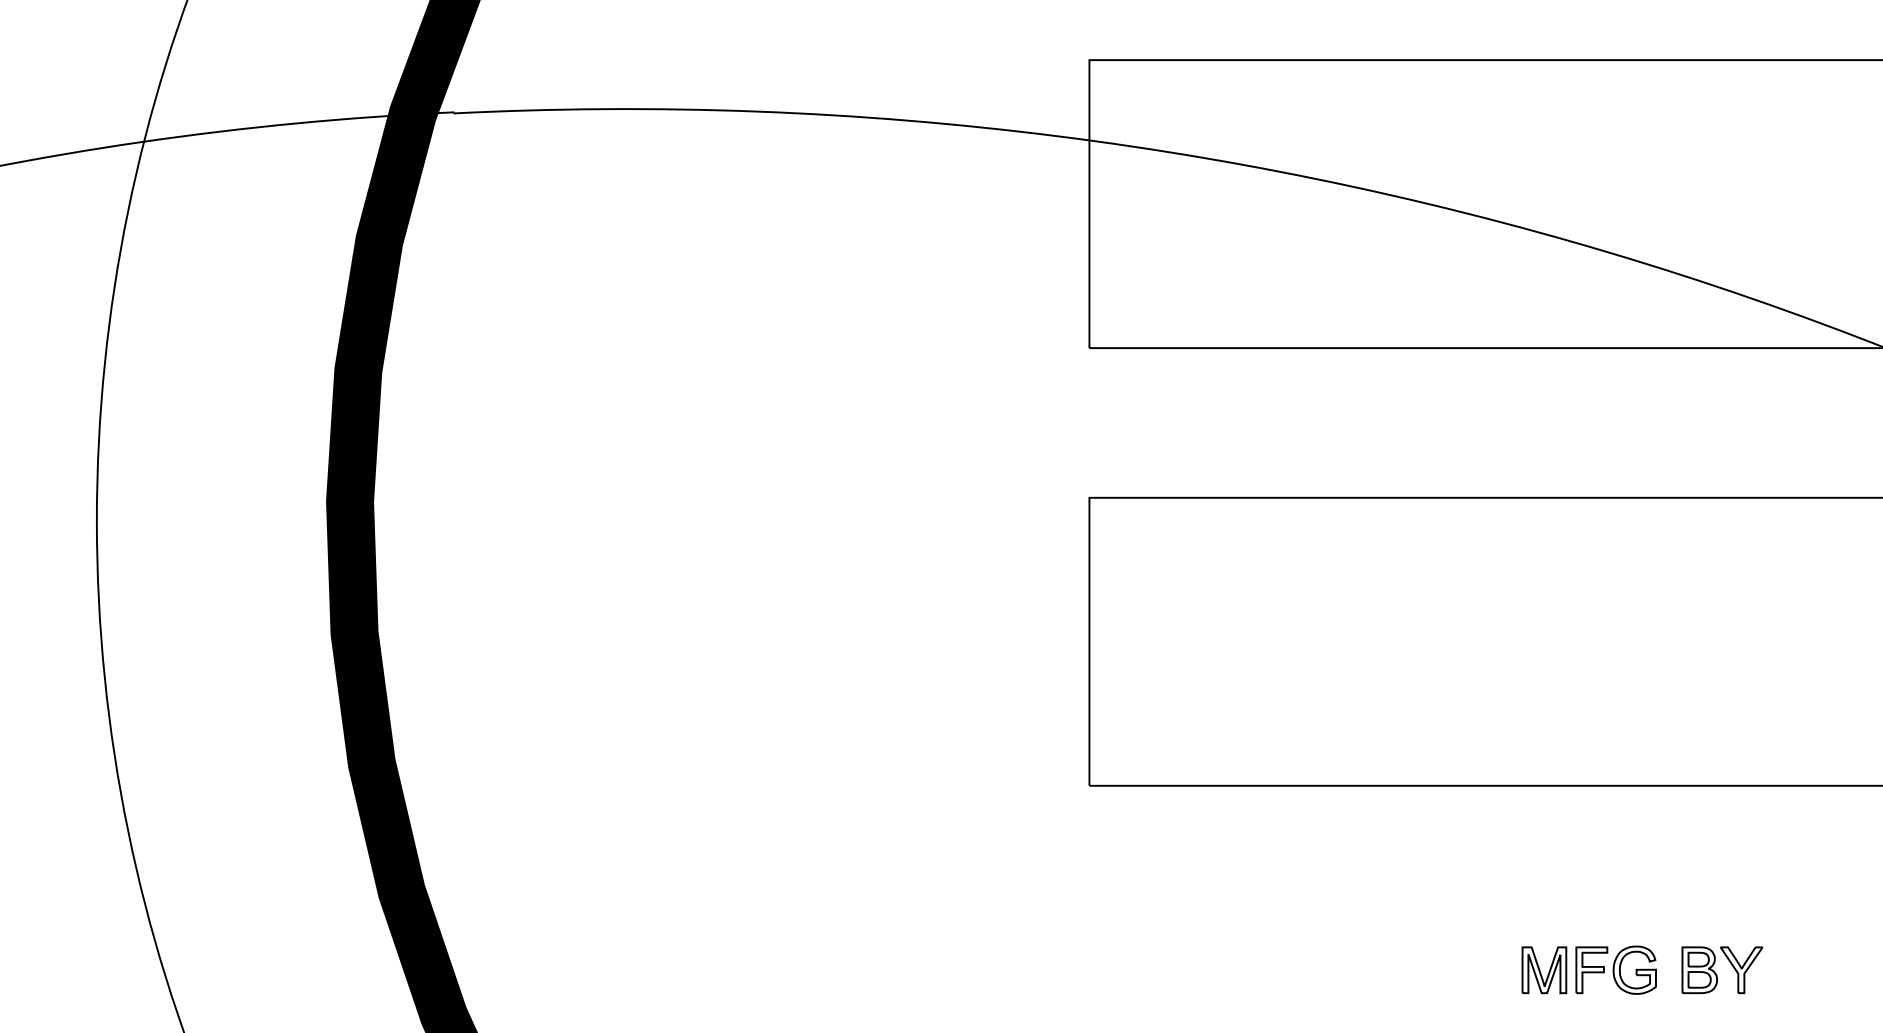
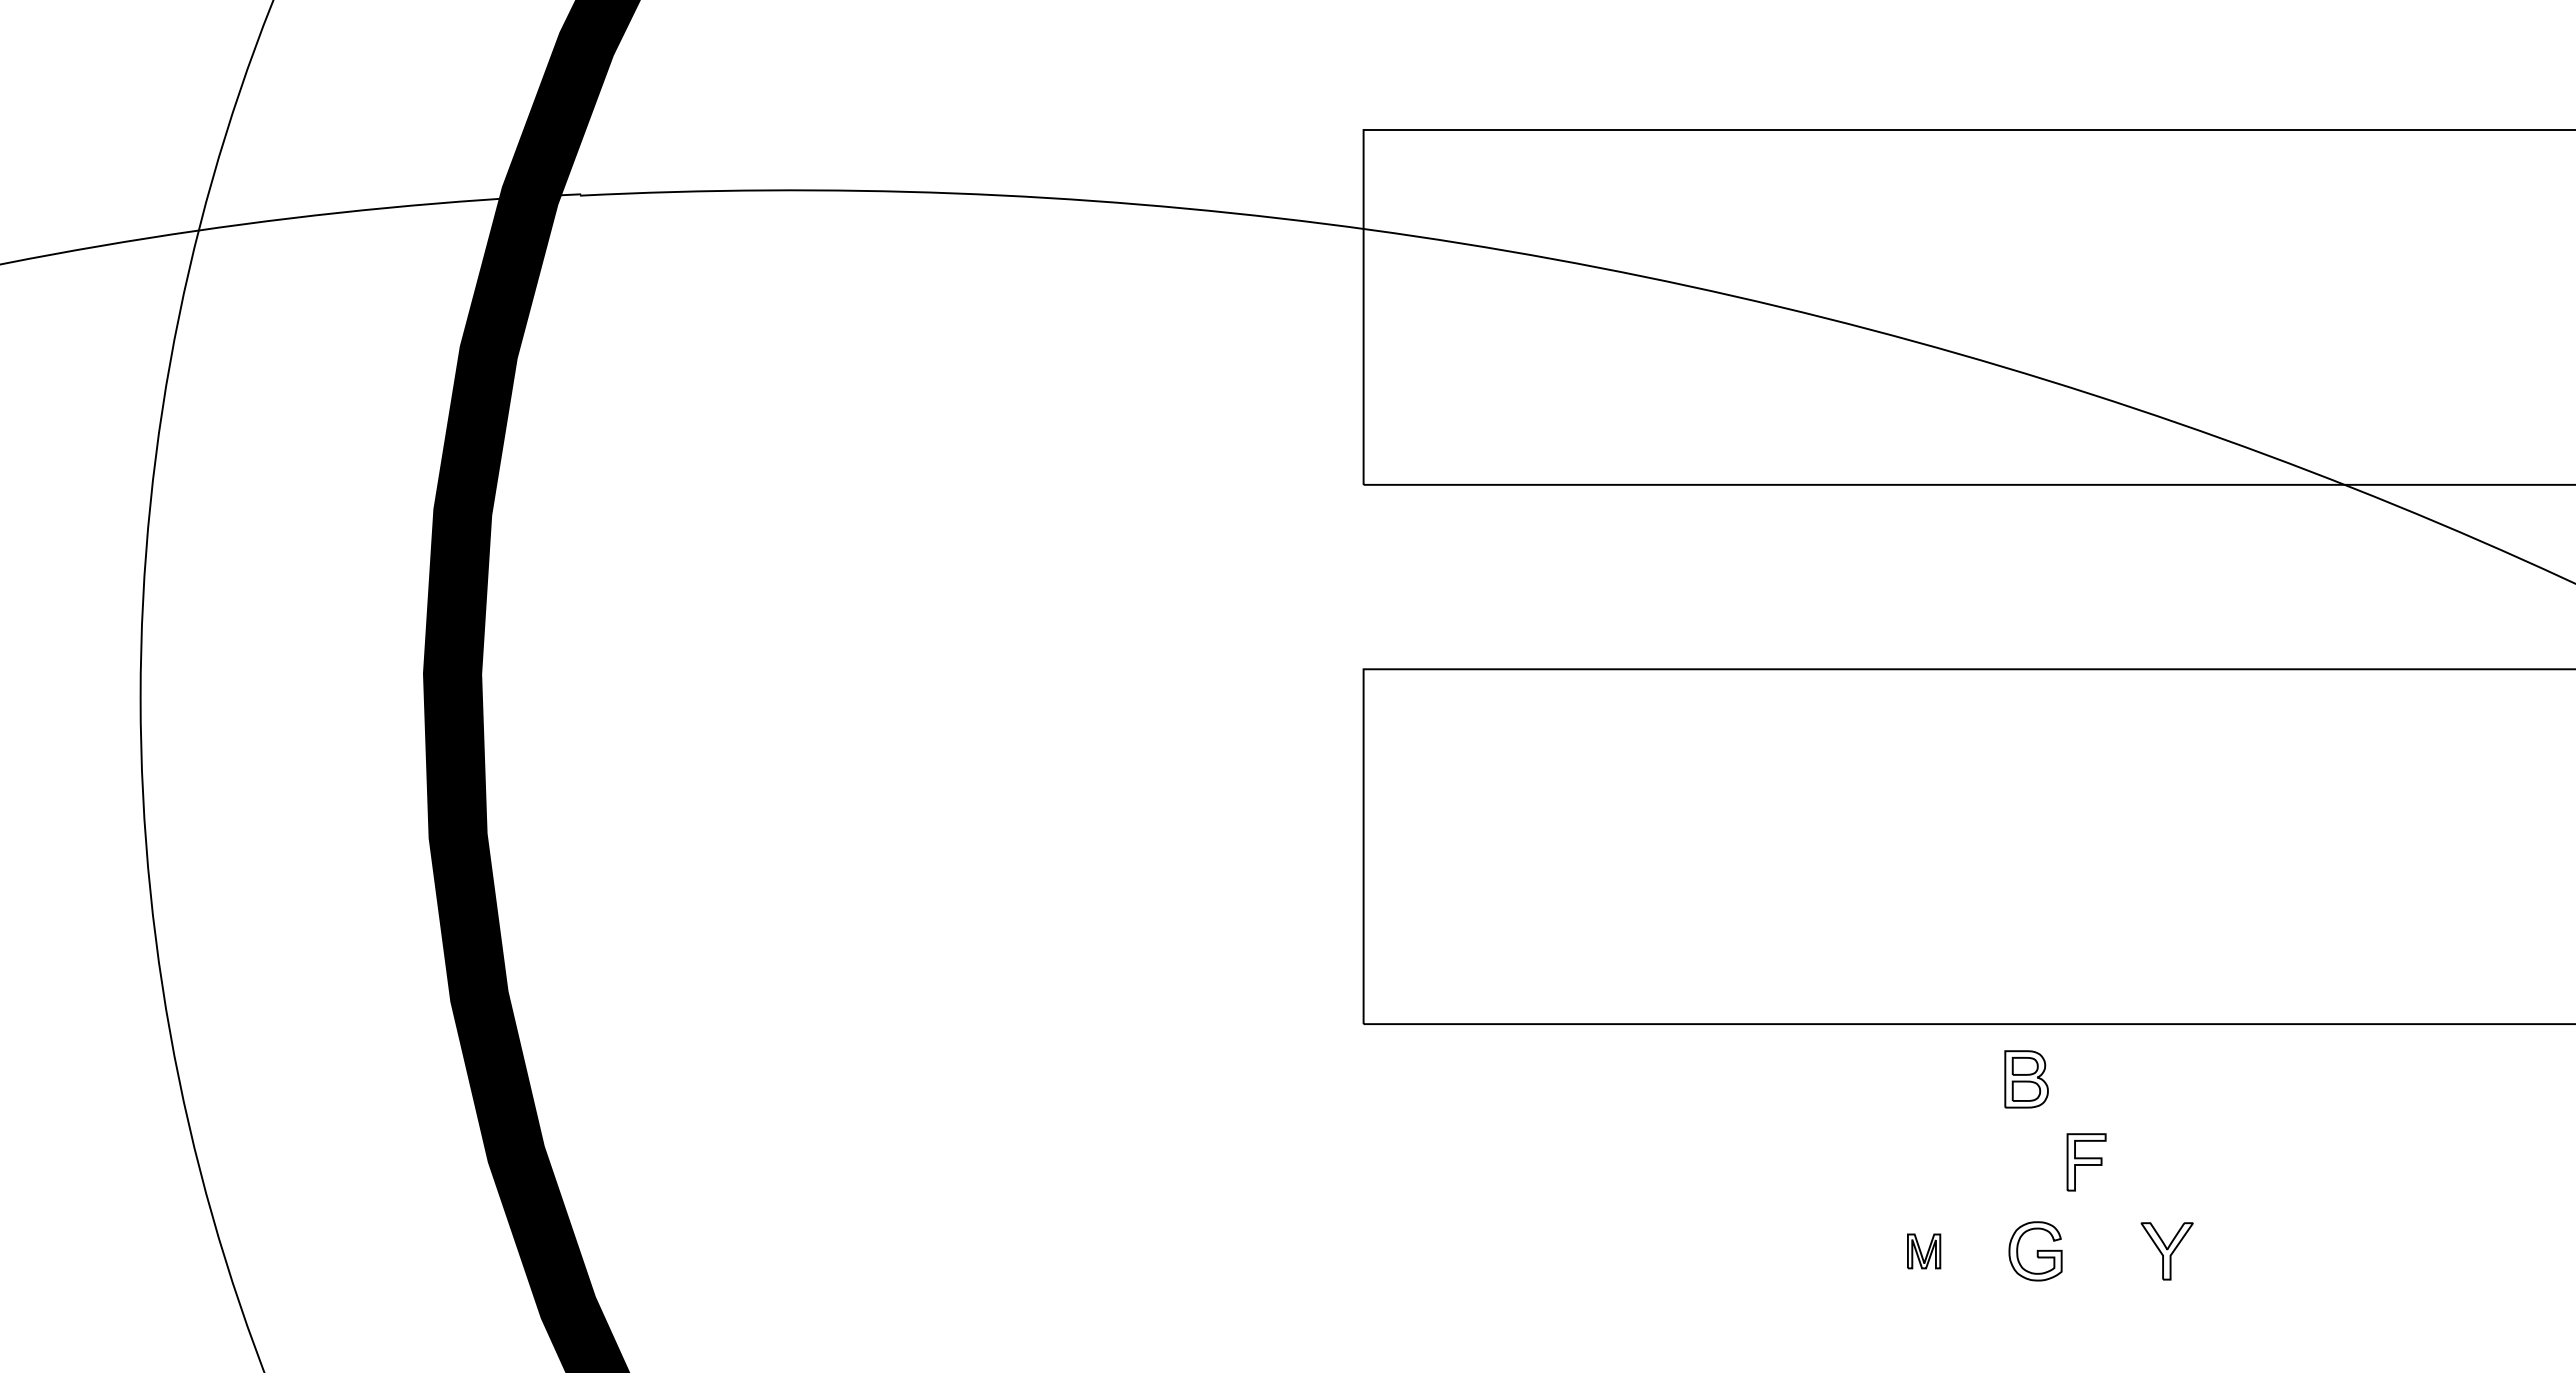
part: (1543, 970) -> (1923, 1251), size x0.6
part: (1591, 970) -> (2086, 1162), moved
part: (1699, 970) -> (2026, 1079), moved

